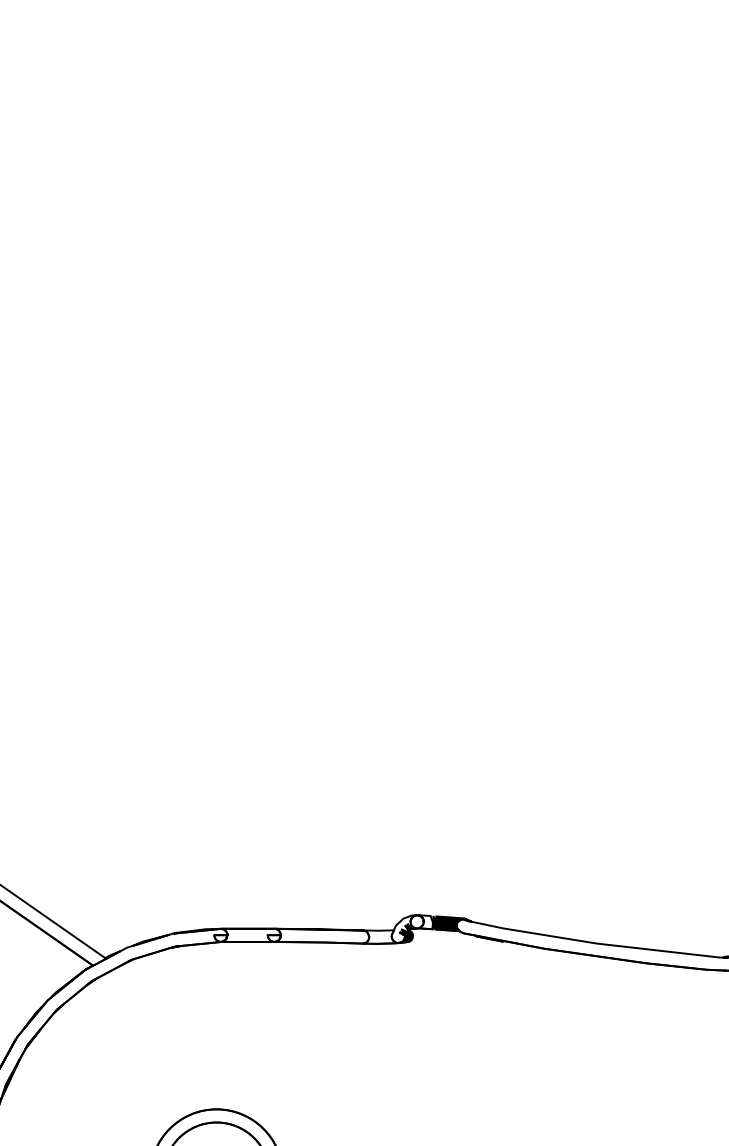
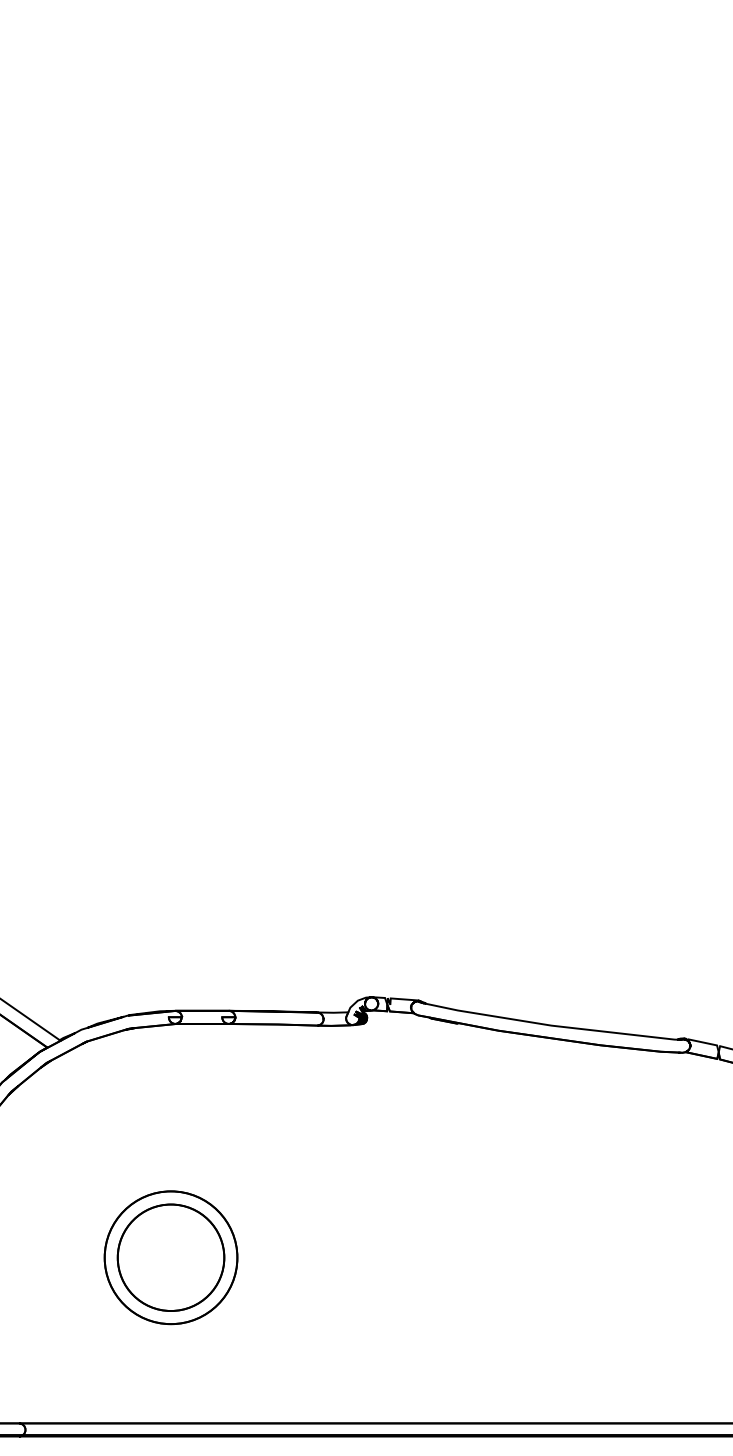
fill: (450, 923) -> (404, 1005), removed

